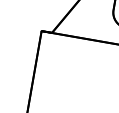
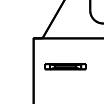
part: (73, 70) -> (65, 66), added

